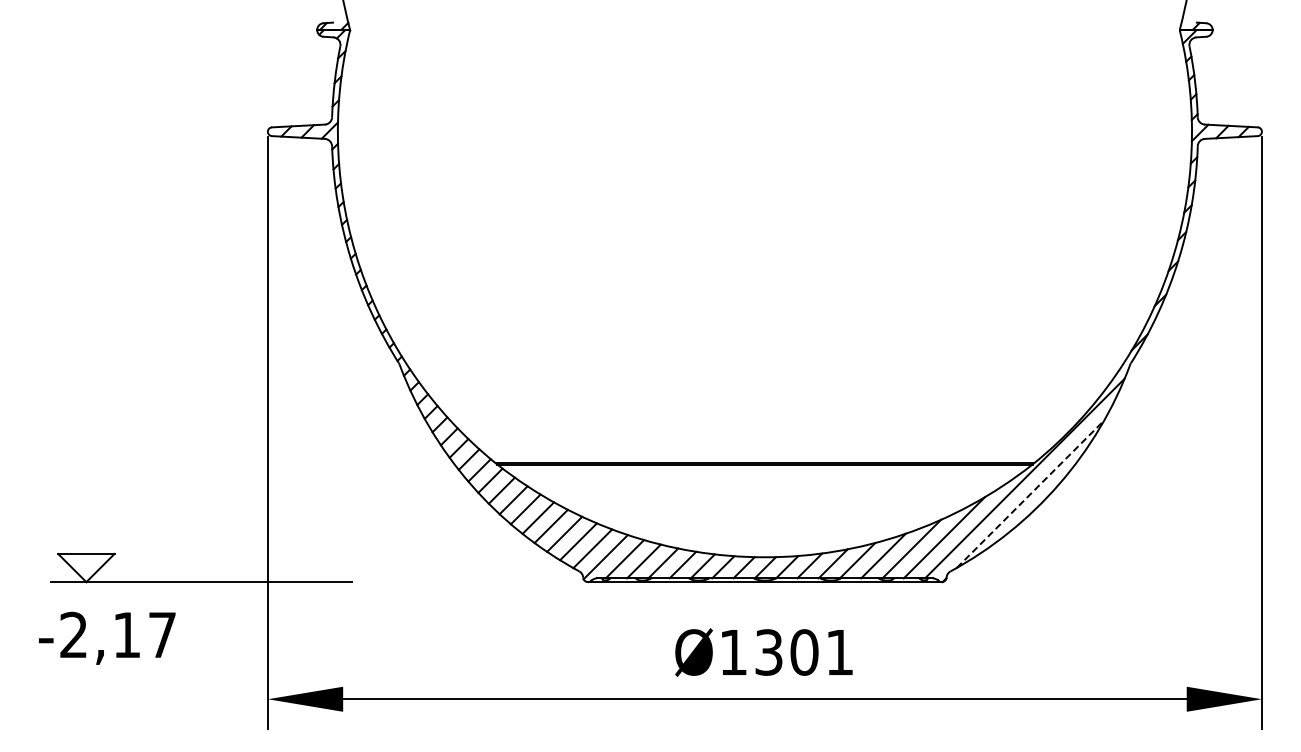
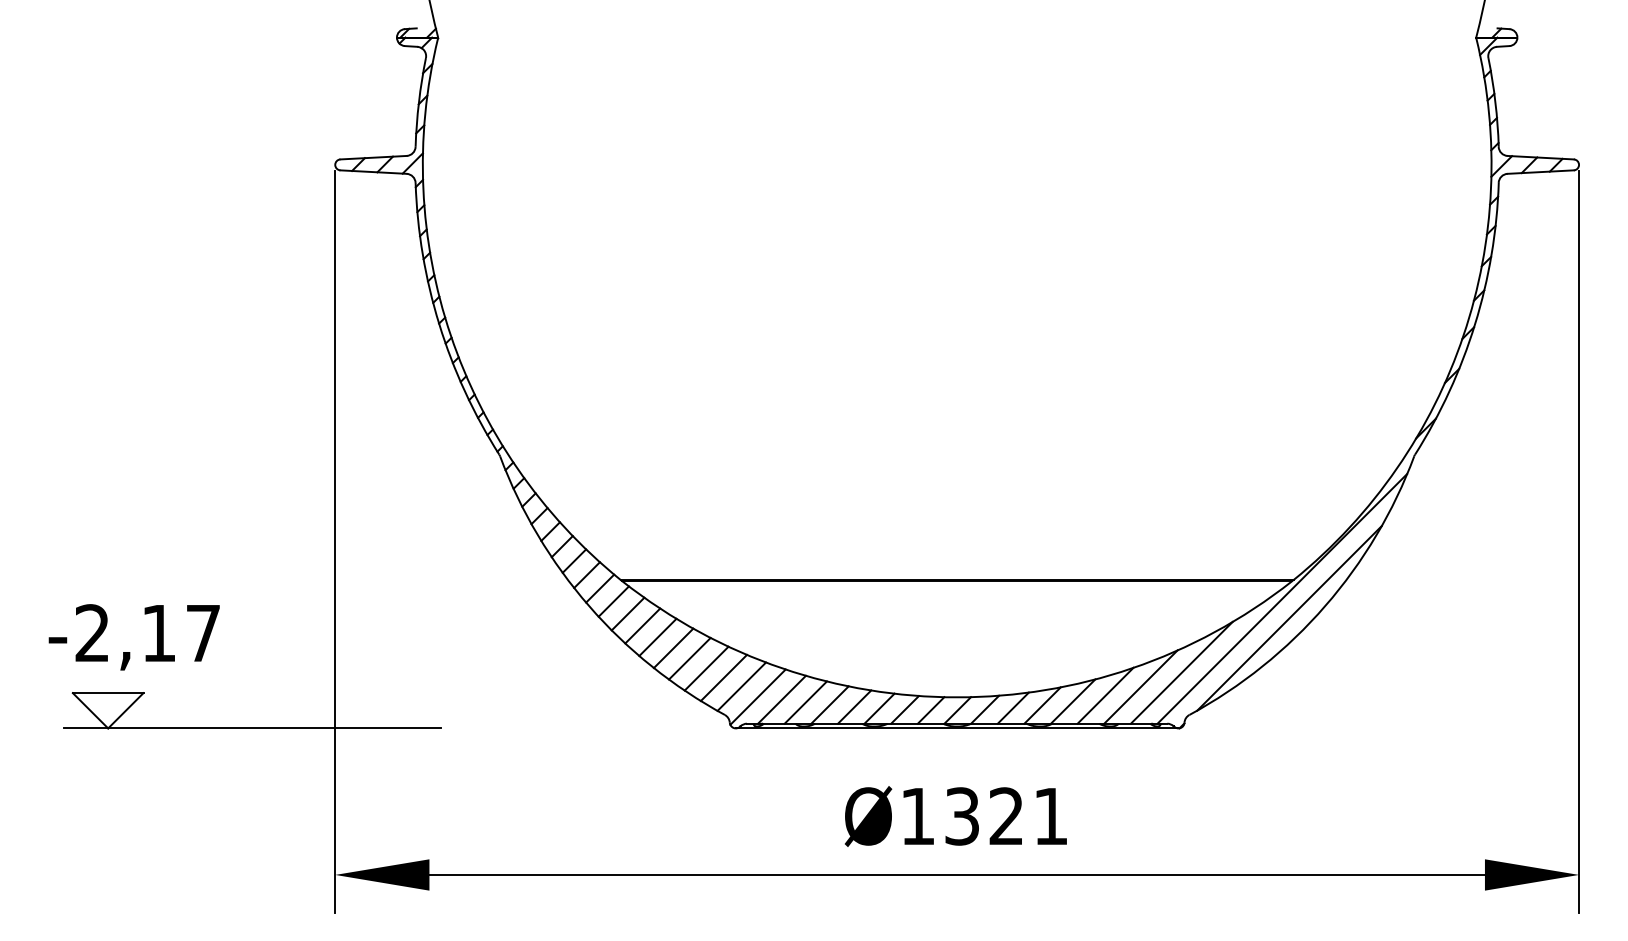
line: (1030, 493) -> (1289, 617), dashed -> solid
text: (107, 637) -> (134, 636), moved
text: (804, 652) -> (1006, 816), Ø1301 -> Ø1321

